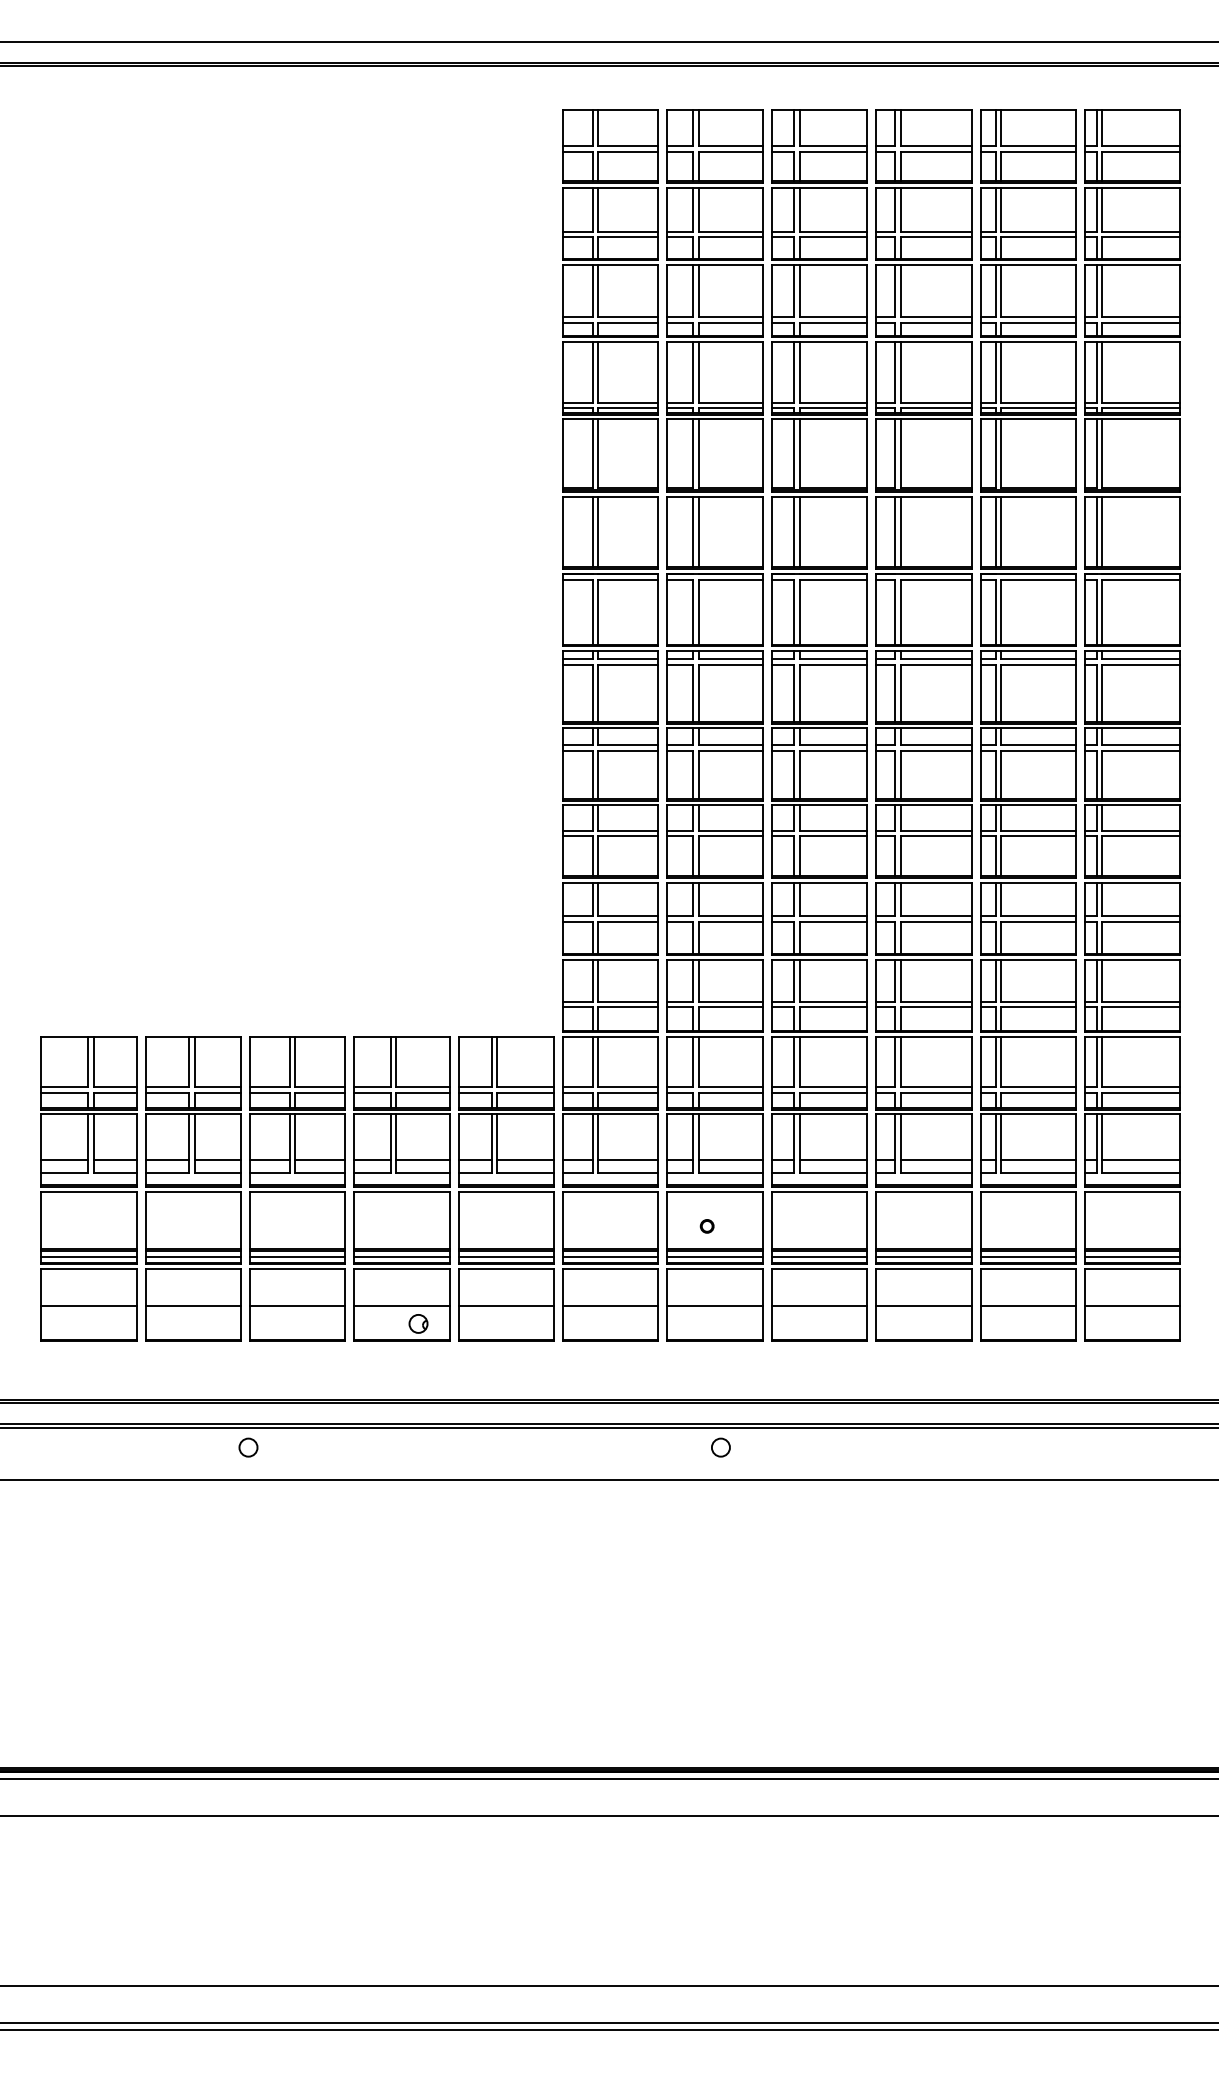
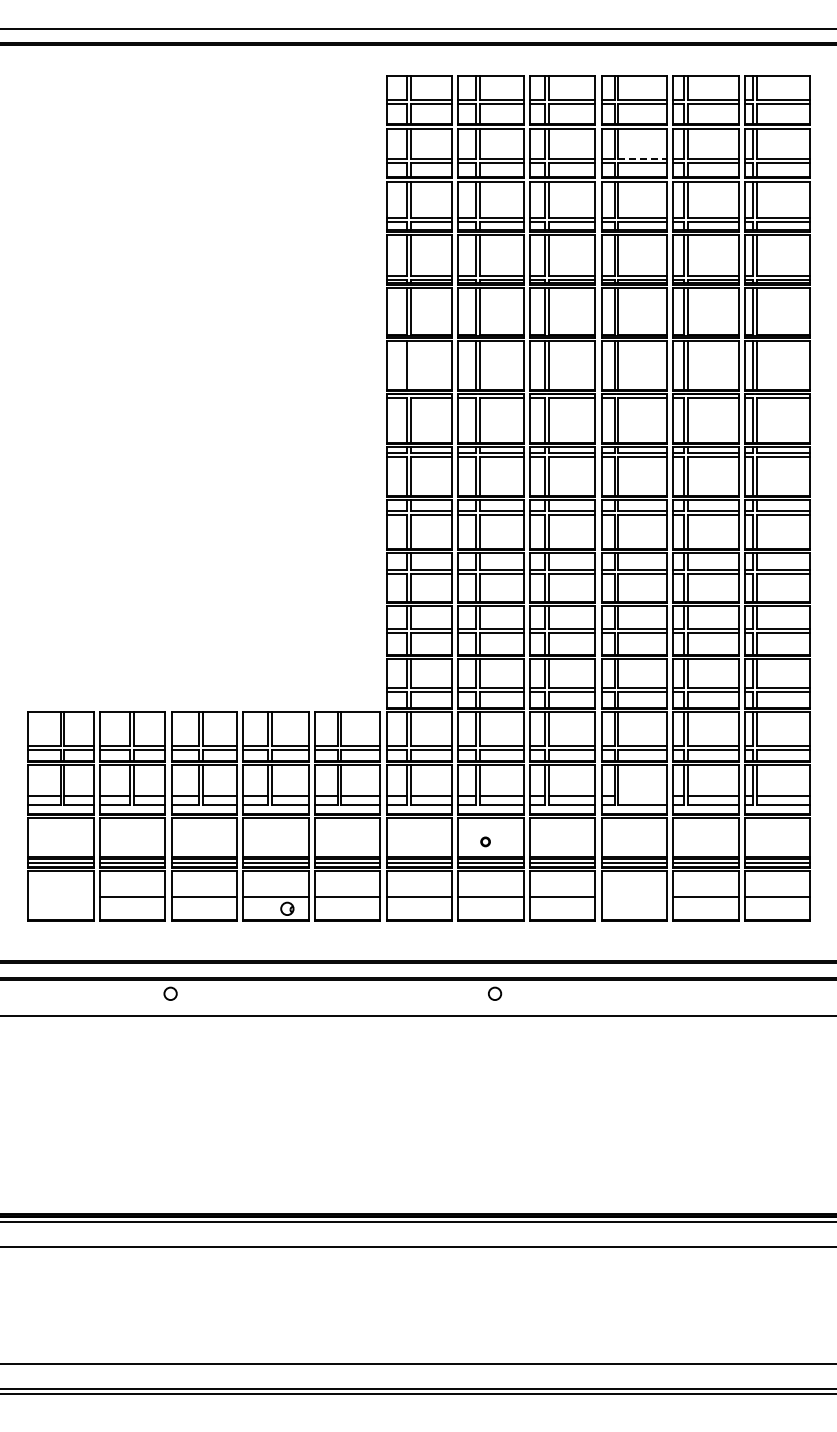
line: (937, 231) -> (643, 158), solid -> dashed
line: (597, 531) -> (410, 364), removed
line: (935, 1160) -> (642, 796), removed
line: (88, 1305) -> (60, 896), removed
line: (924, 1305) -> (634, 896), removed

